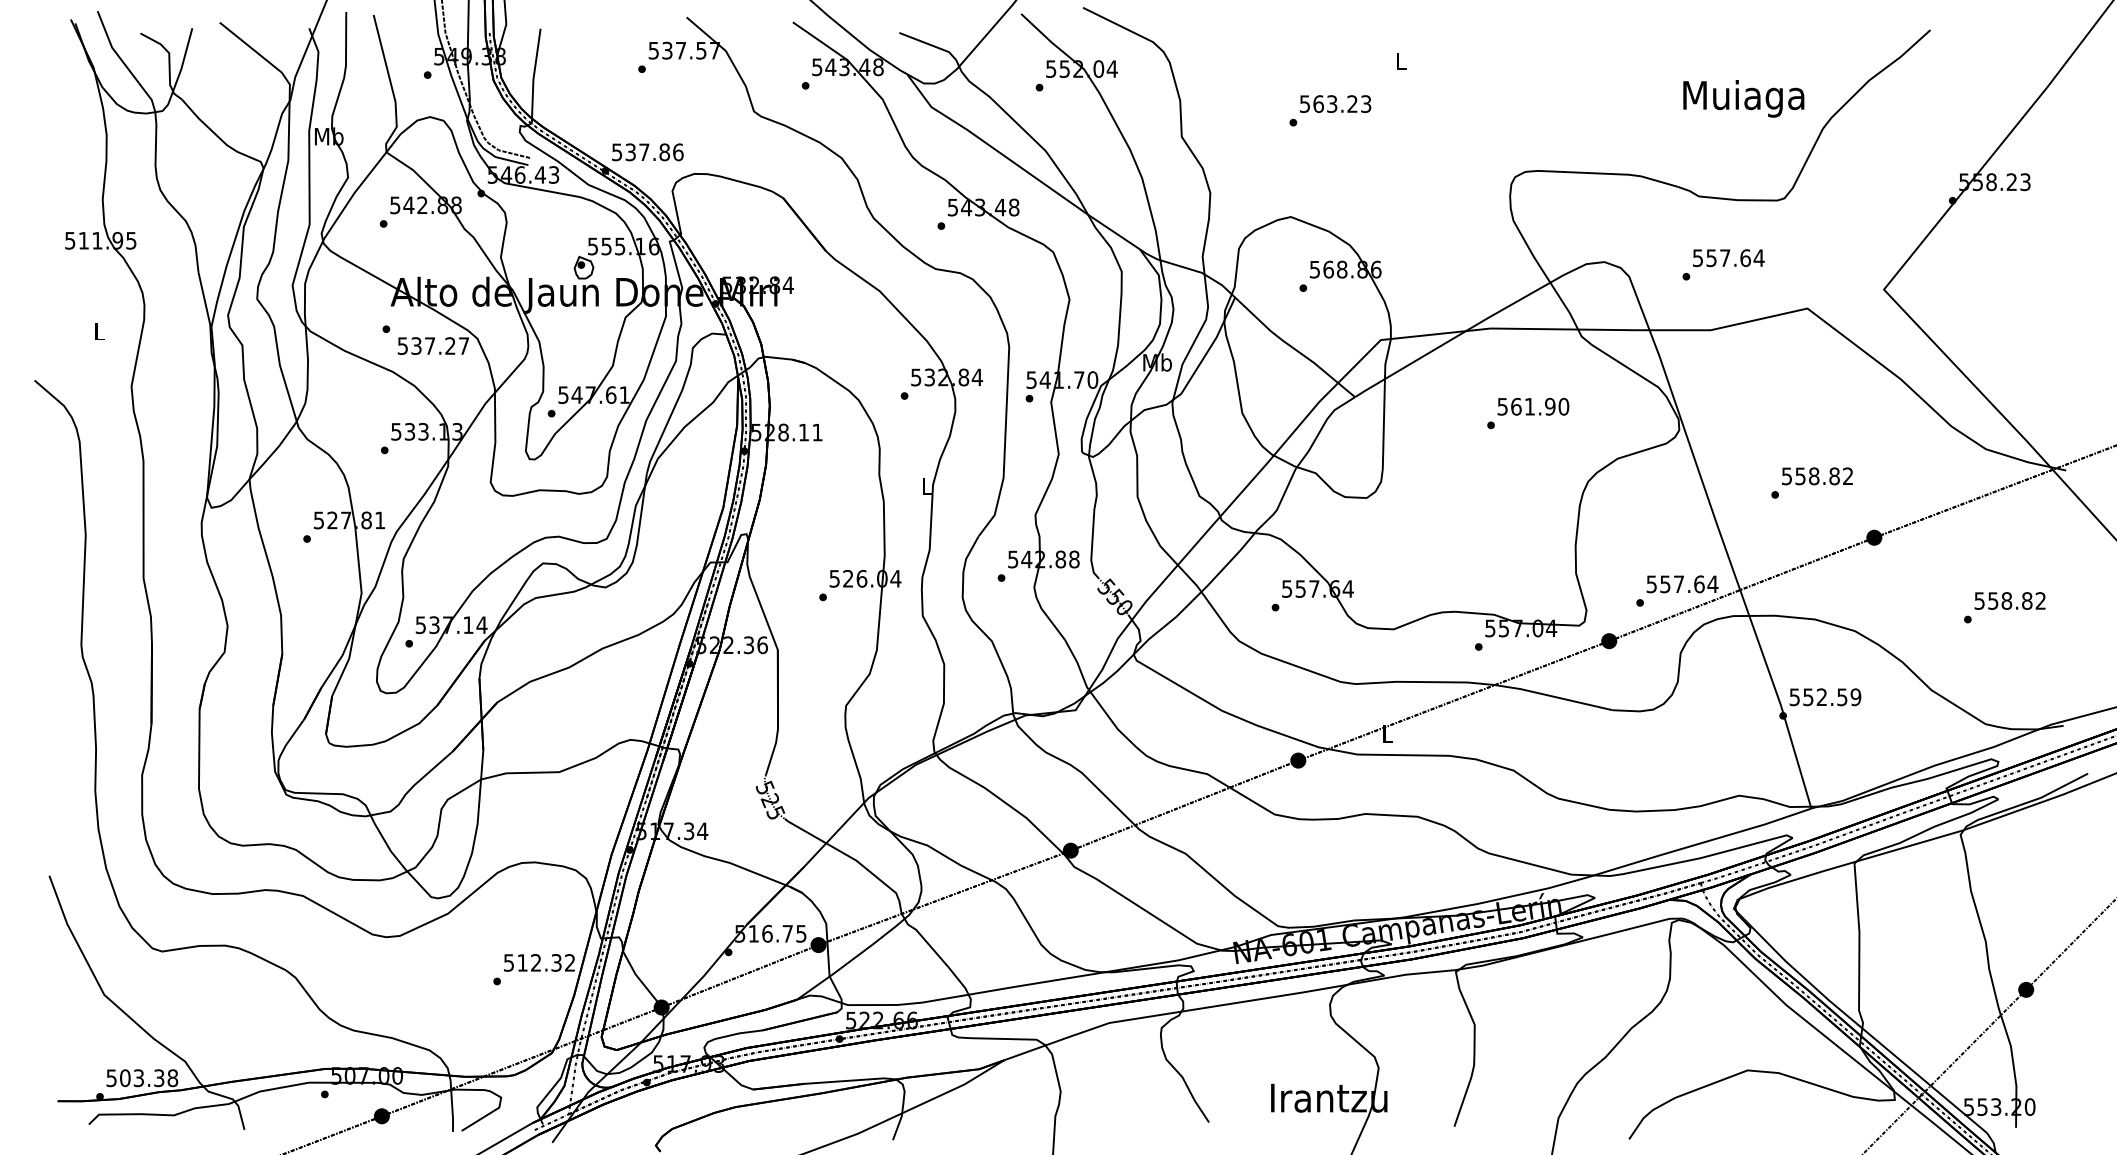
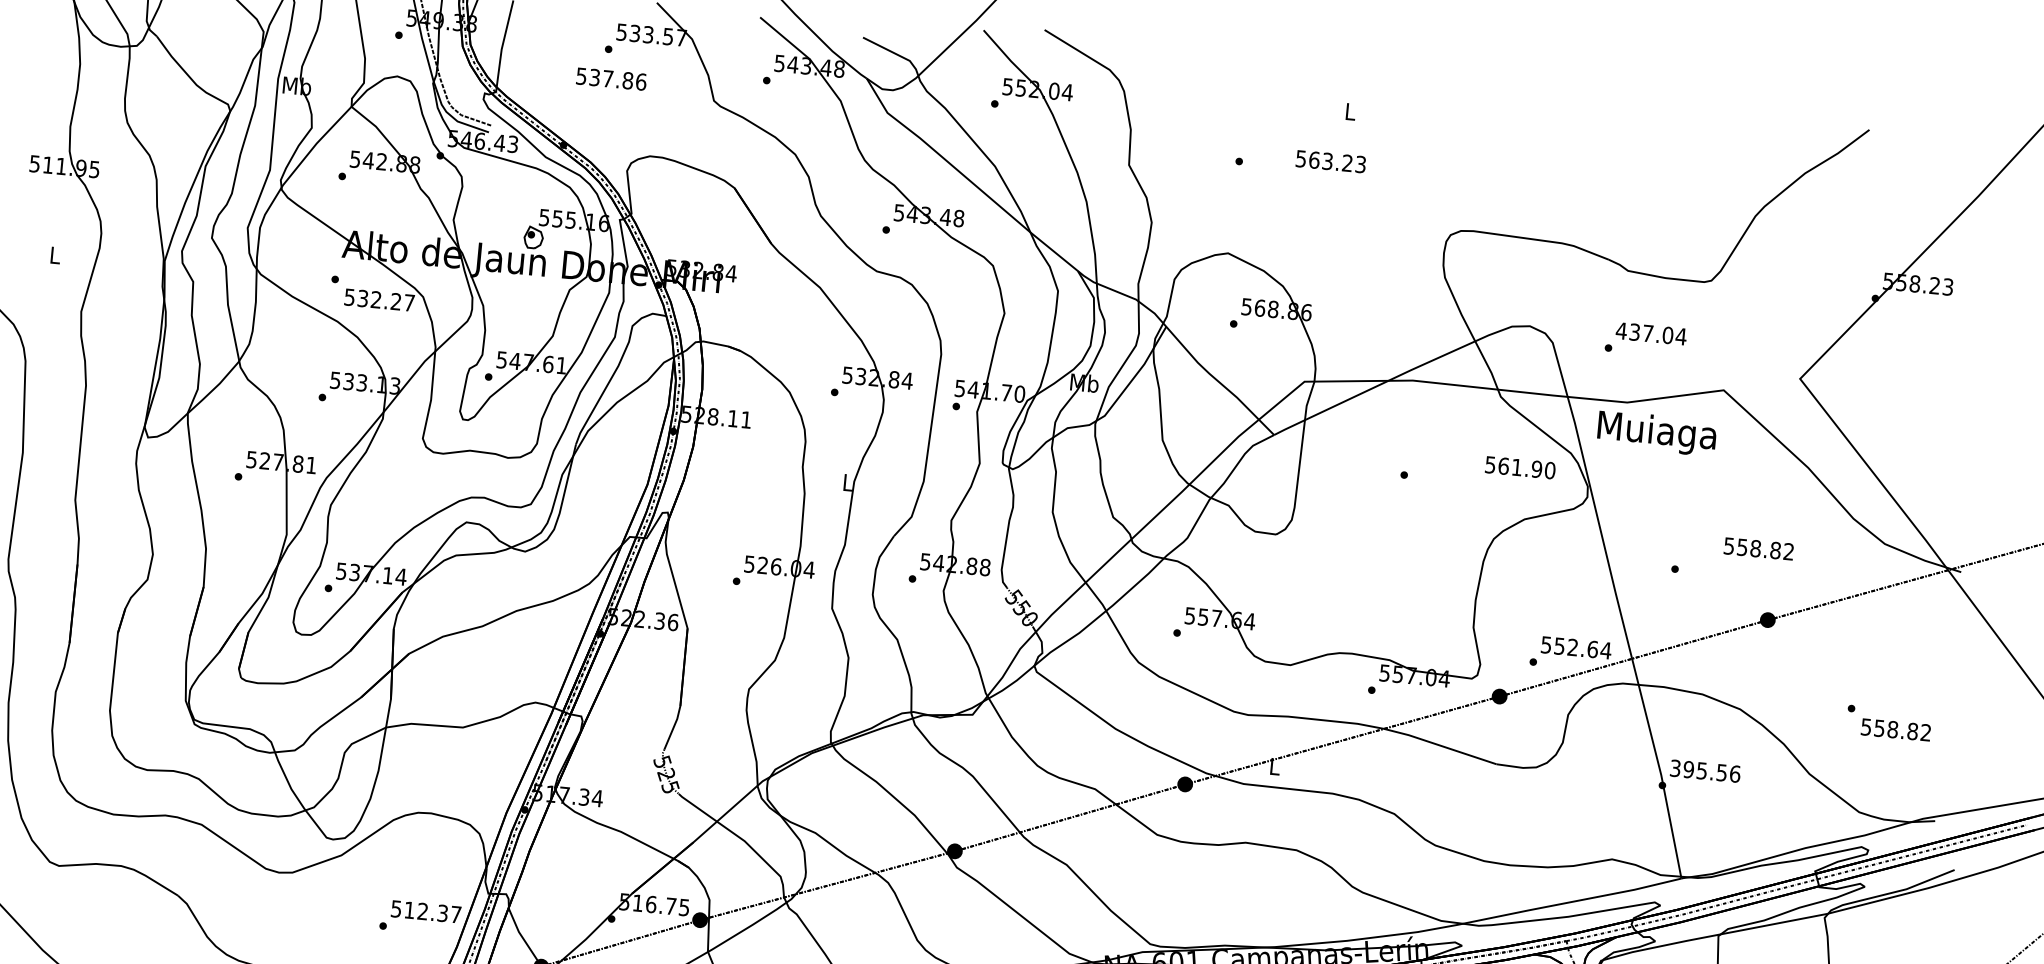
text: (681, 50) -> (648, 34), 537.57 -> 533.57
text: (1743, 98) -> (1656, 433), moved
text: (1335, 103) -> (1330, 161), moved
text: (647, 152) -> (611, 79), moved
text: (1721, 258) -> (1644, 333), 557.64 -> 437.04
text: (429, 345) -> (375, 299), 537.27 -> 532.27
text: (1533, 406) -> (1520, 467), moved
text: (1817, 476) -> (1758, 549), moved
text: (1678, 583) -> (1572, 646), 557.64 -> 552.64
text: (2009, 600) -> (1895, 729), moved
text: (1825, 697) -> (1705, 771), 552.59 -> 395.56
text: (570, 962) -> (456, 914), 512.32 -> 512.37

